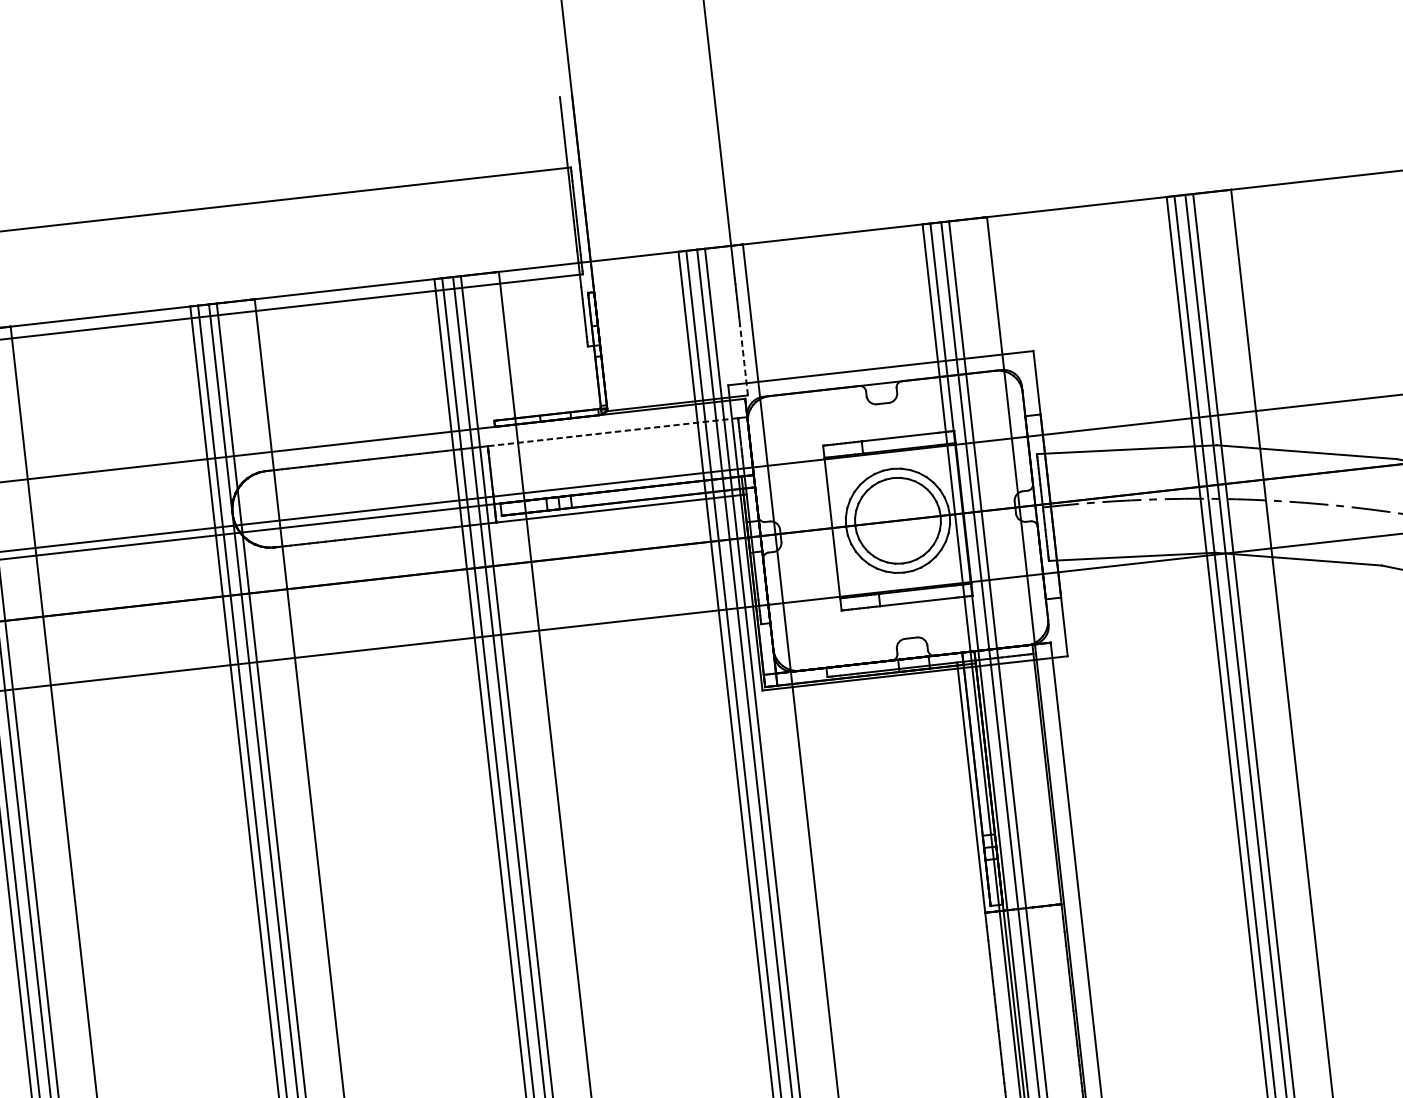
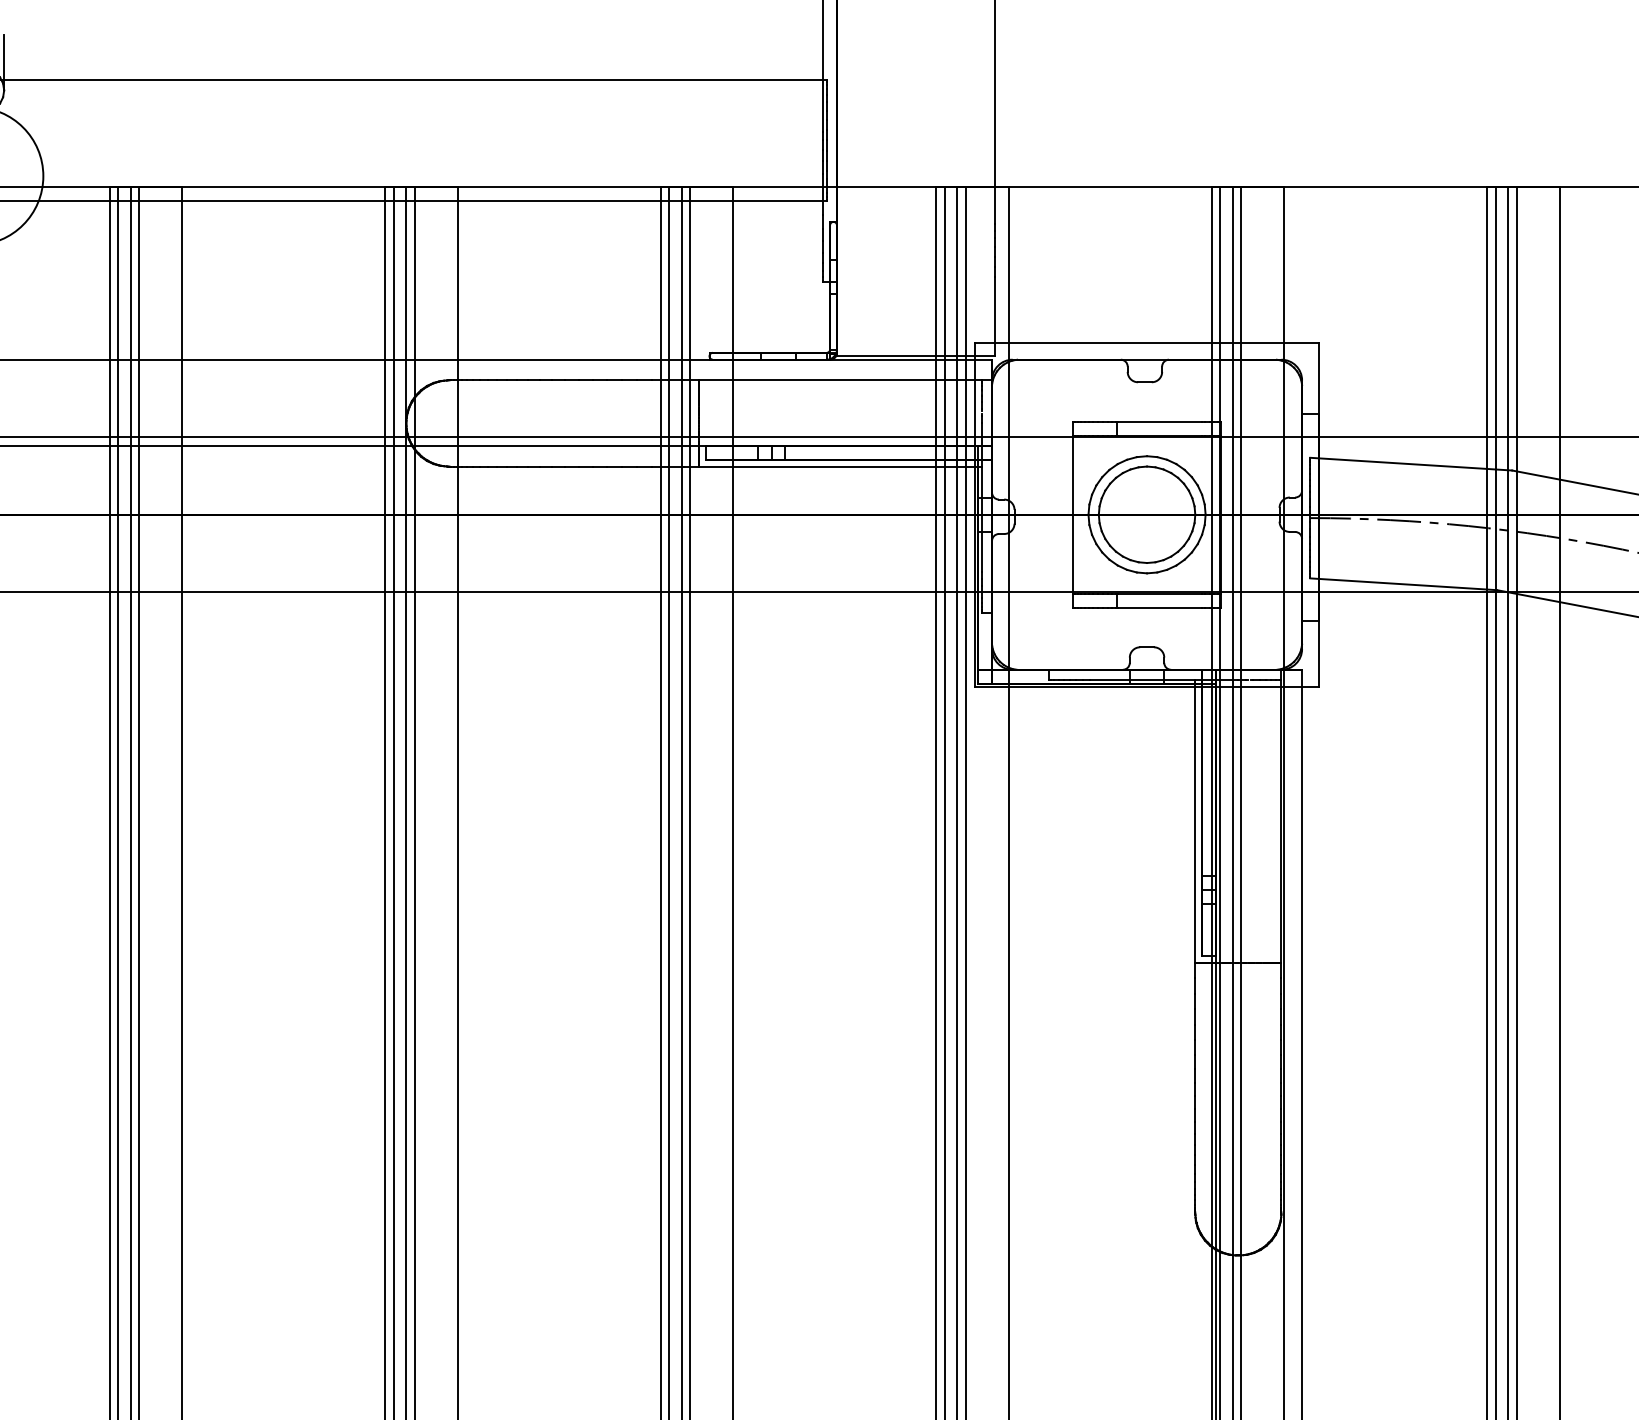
line: (744, 360) -> (995, 316), dashed -> solid
line: (612, 432) -> (839, 380), dashed -> solid

